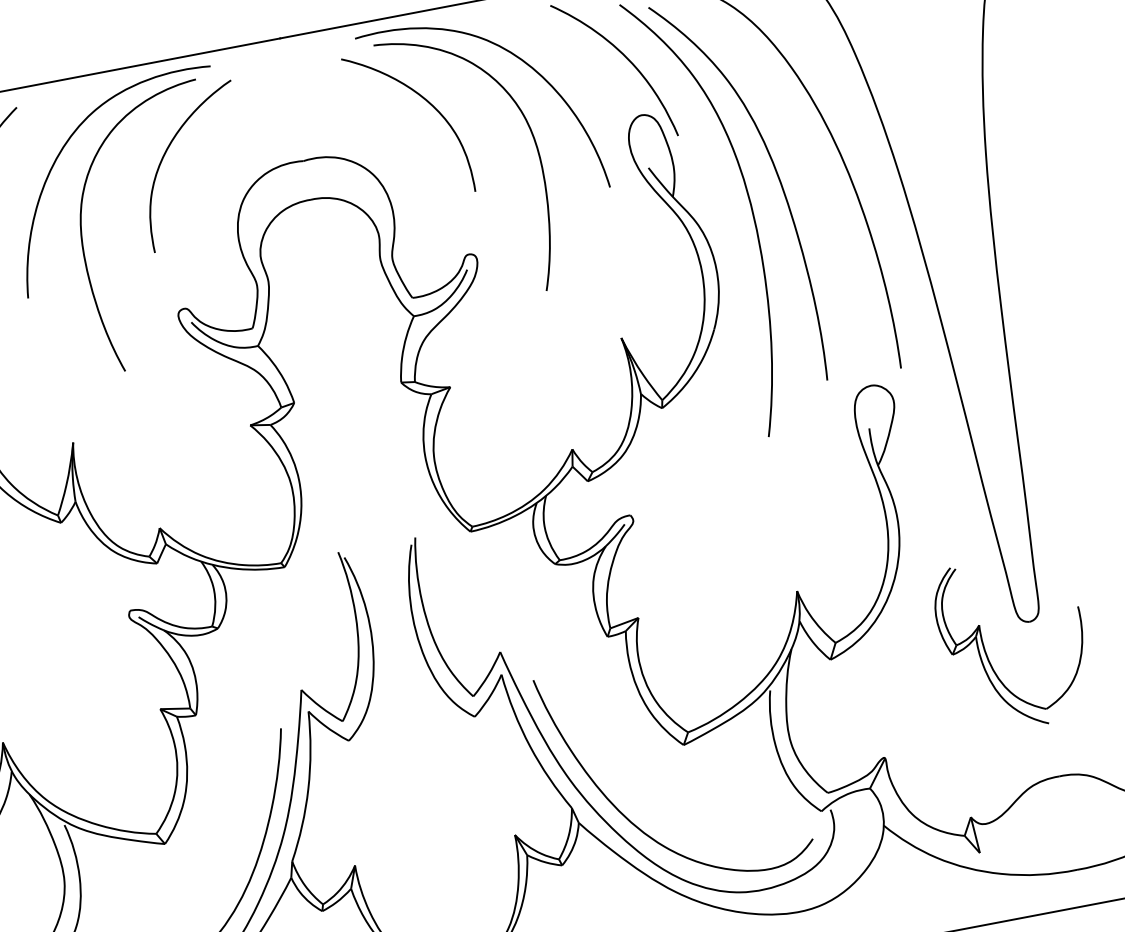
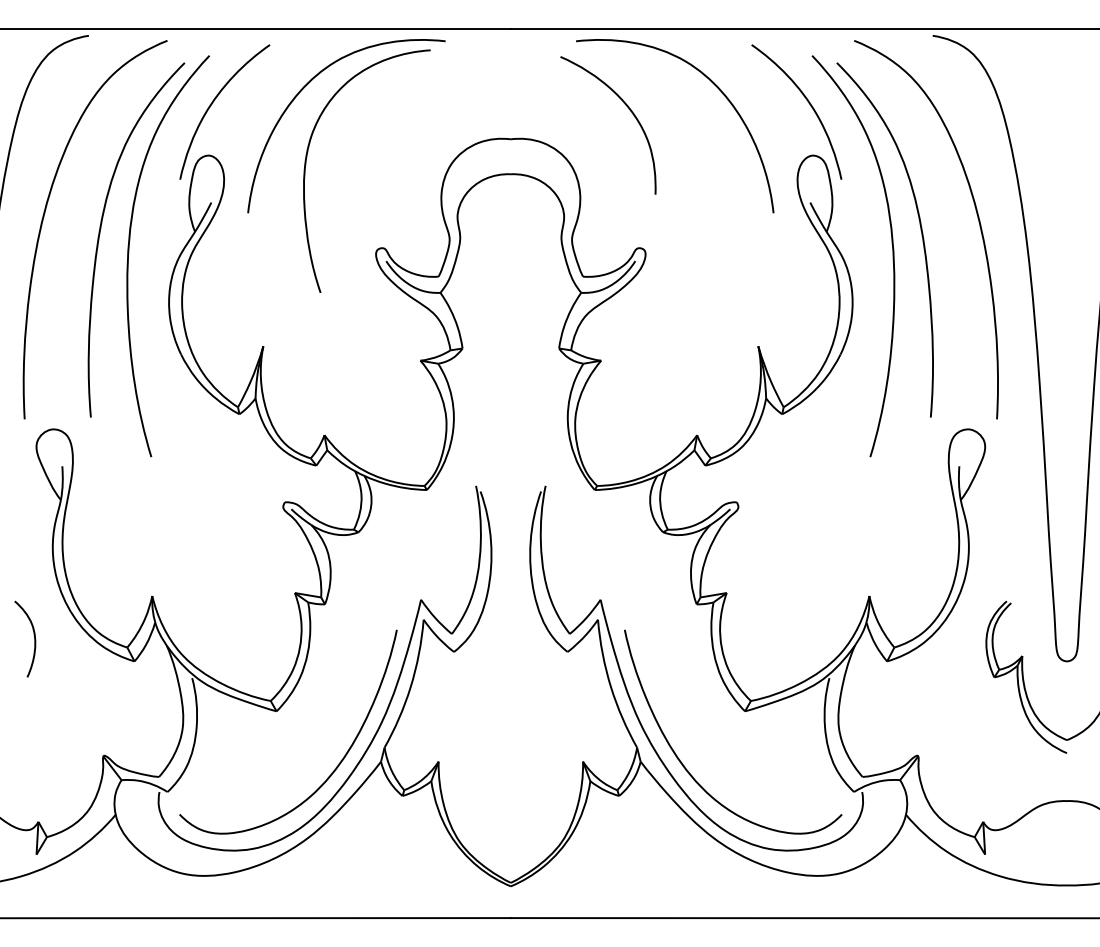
curve: (536, 149) -> (715, 167), removed
curve: (165, 155) -> (391, 111), removed

